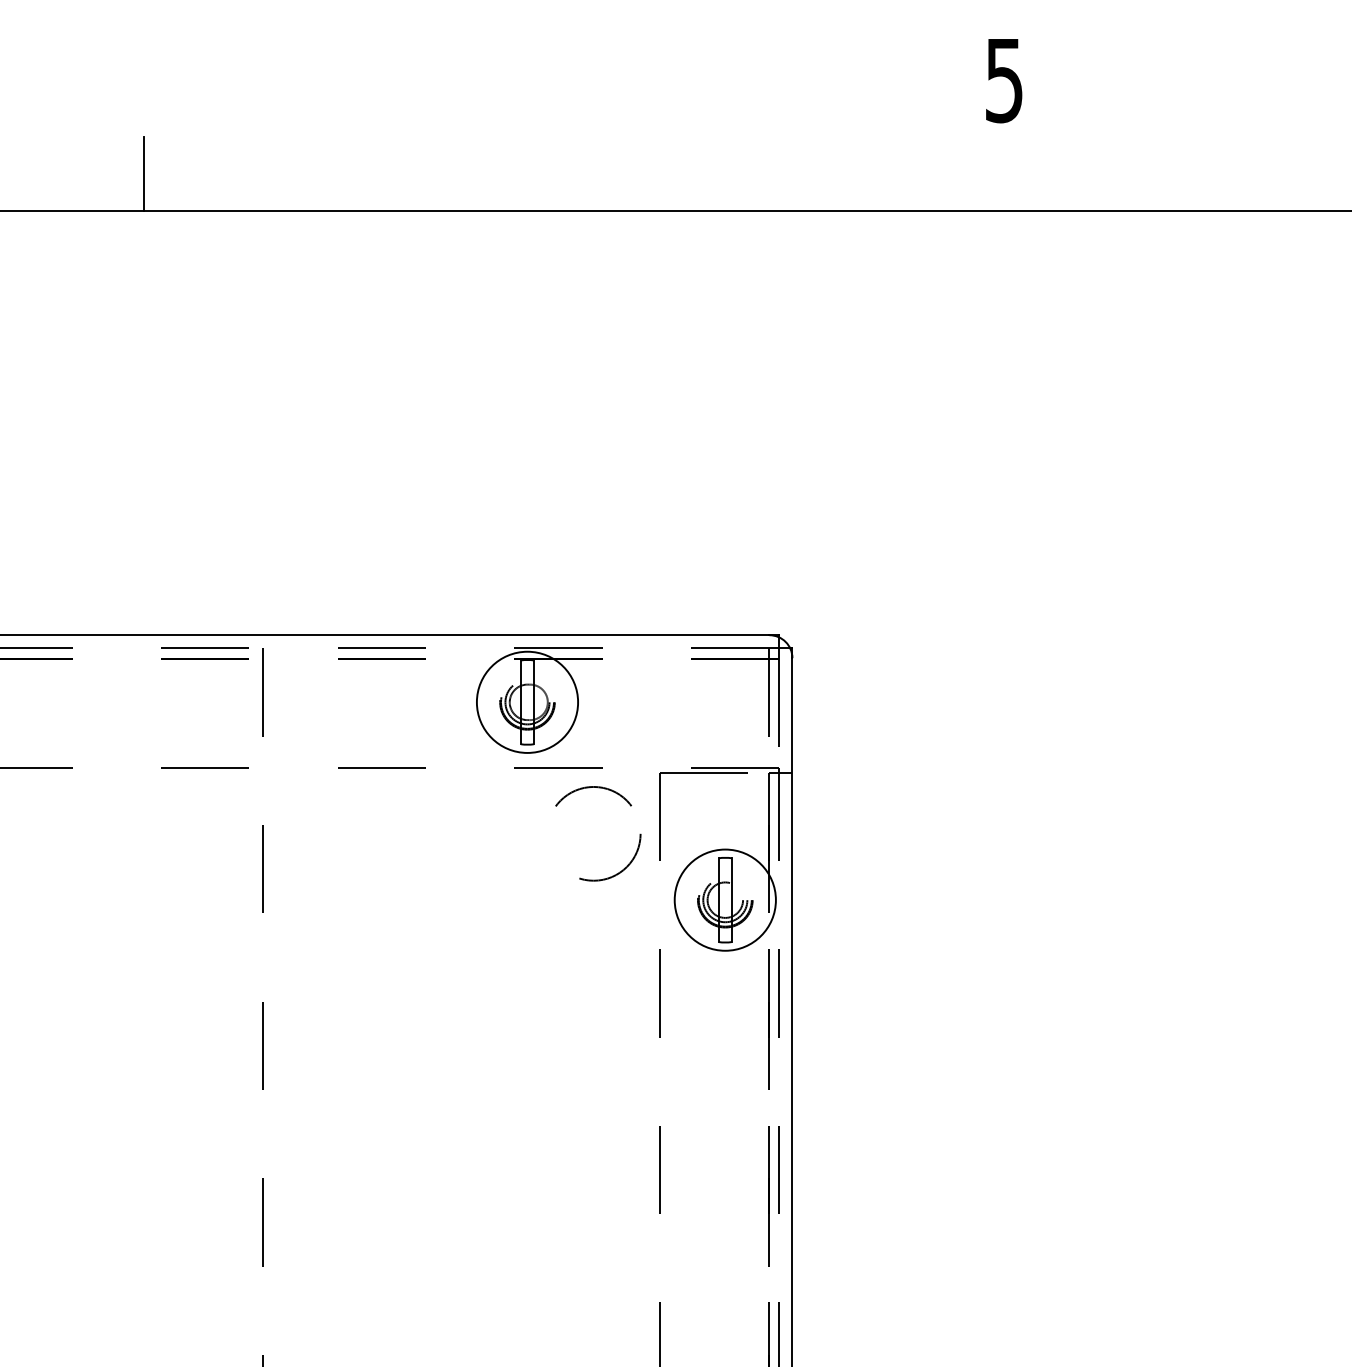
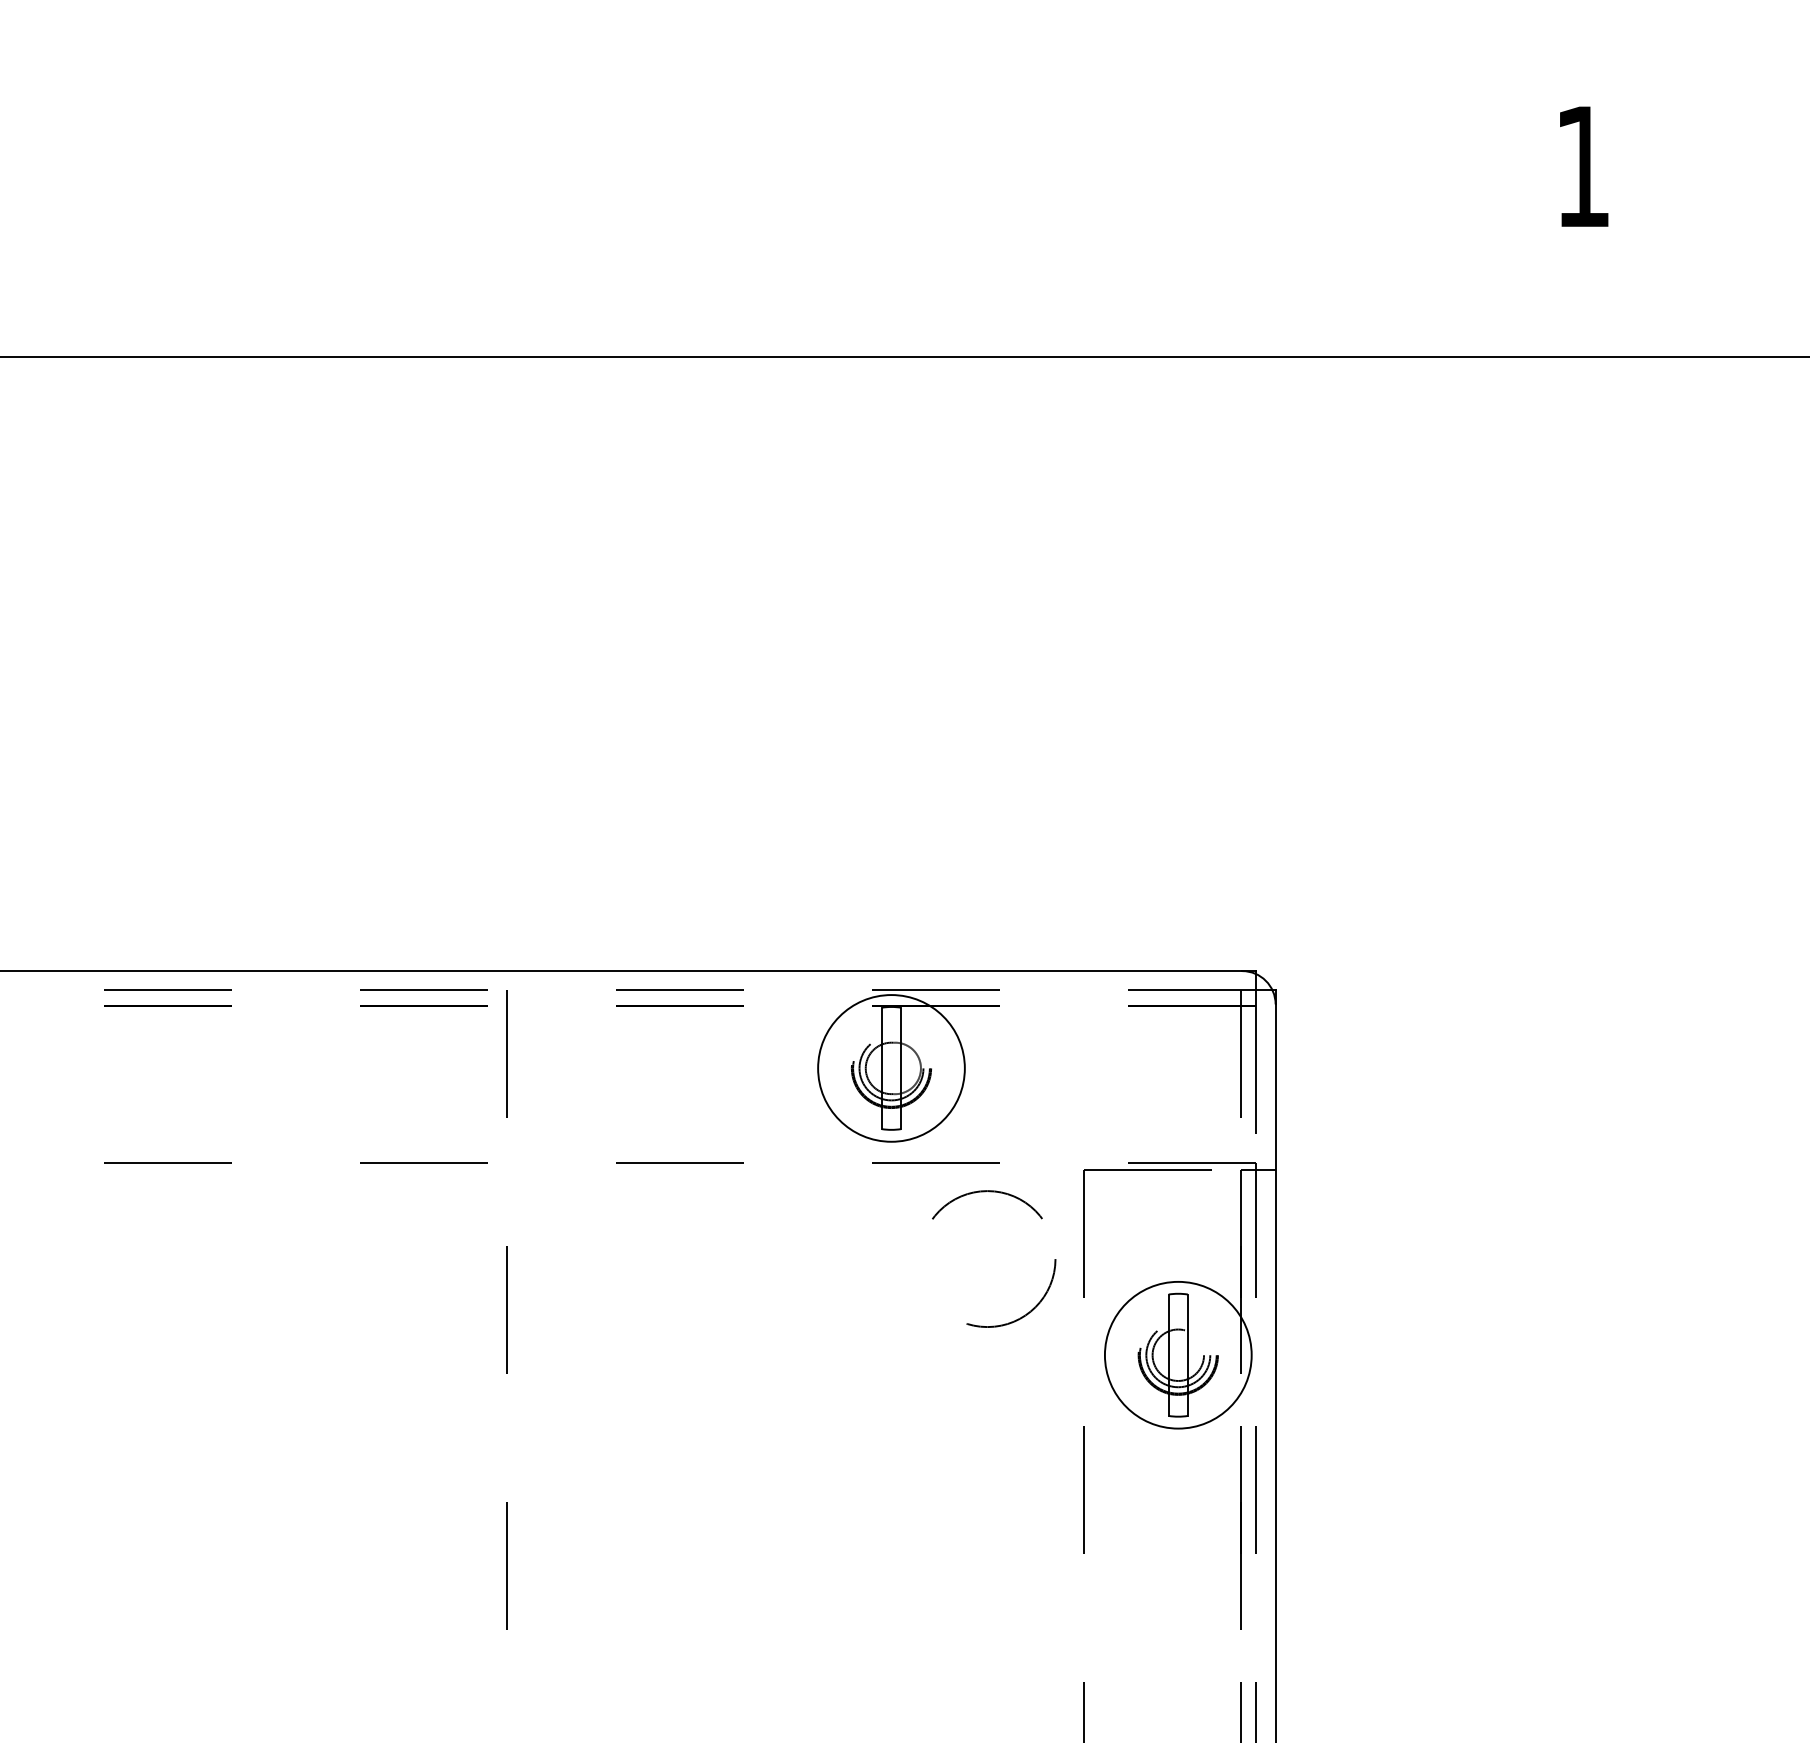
text: (1004, 81) -> (1583, 168), 5 -> 1
line: (144, 173) -> (336, 301), removed

